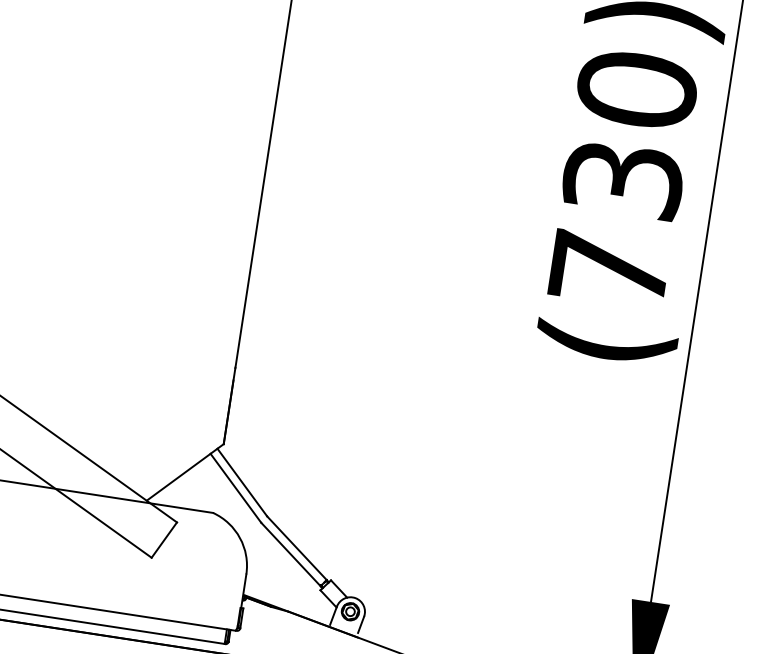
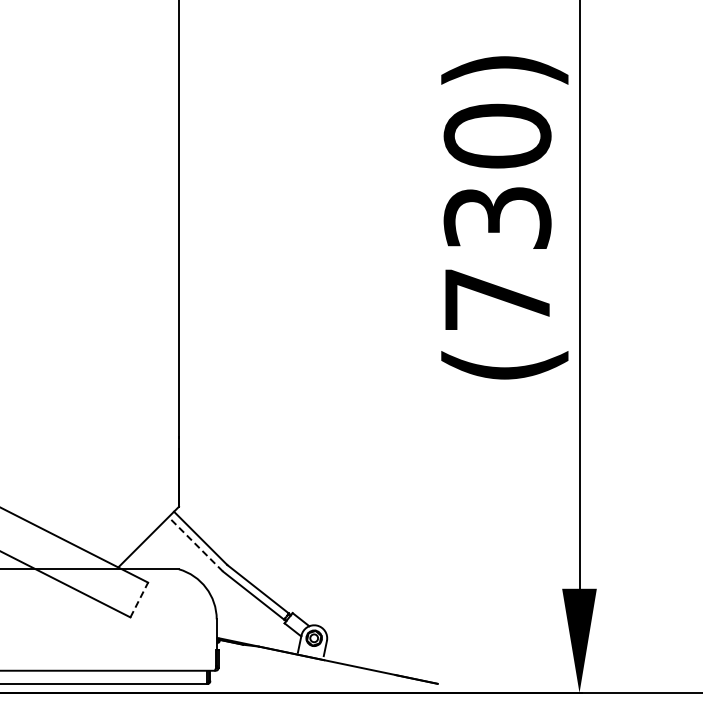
line: (235, 487) -> (195, 543), solid -> dashed
line: (164, 540) -> (139, 600), solid -> dashed

